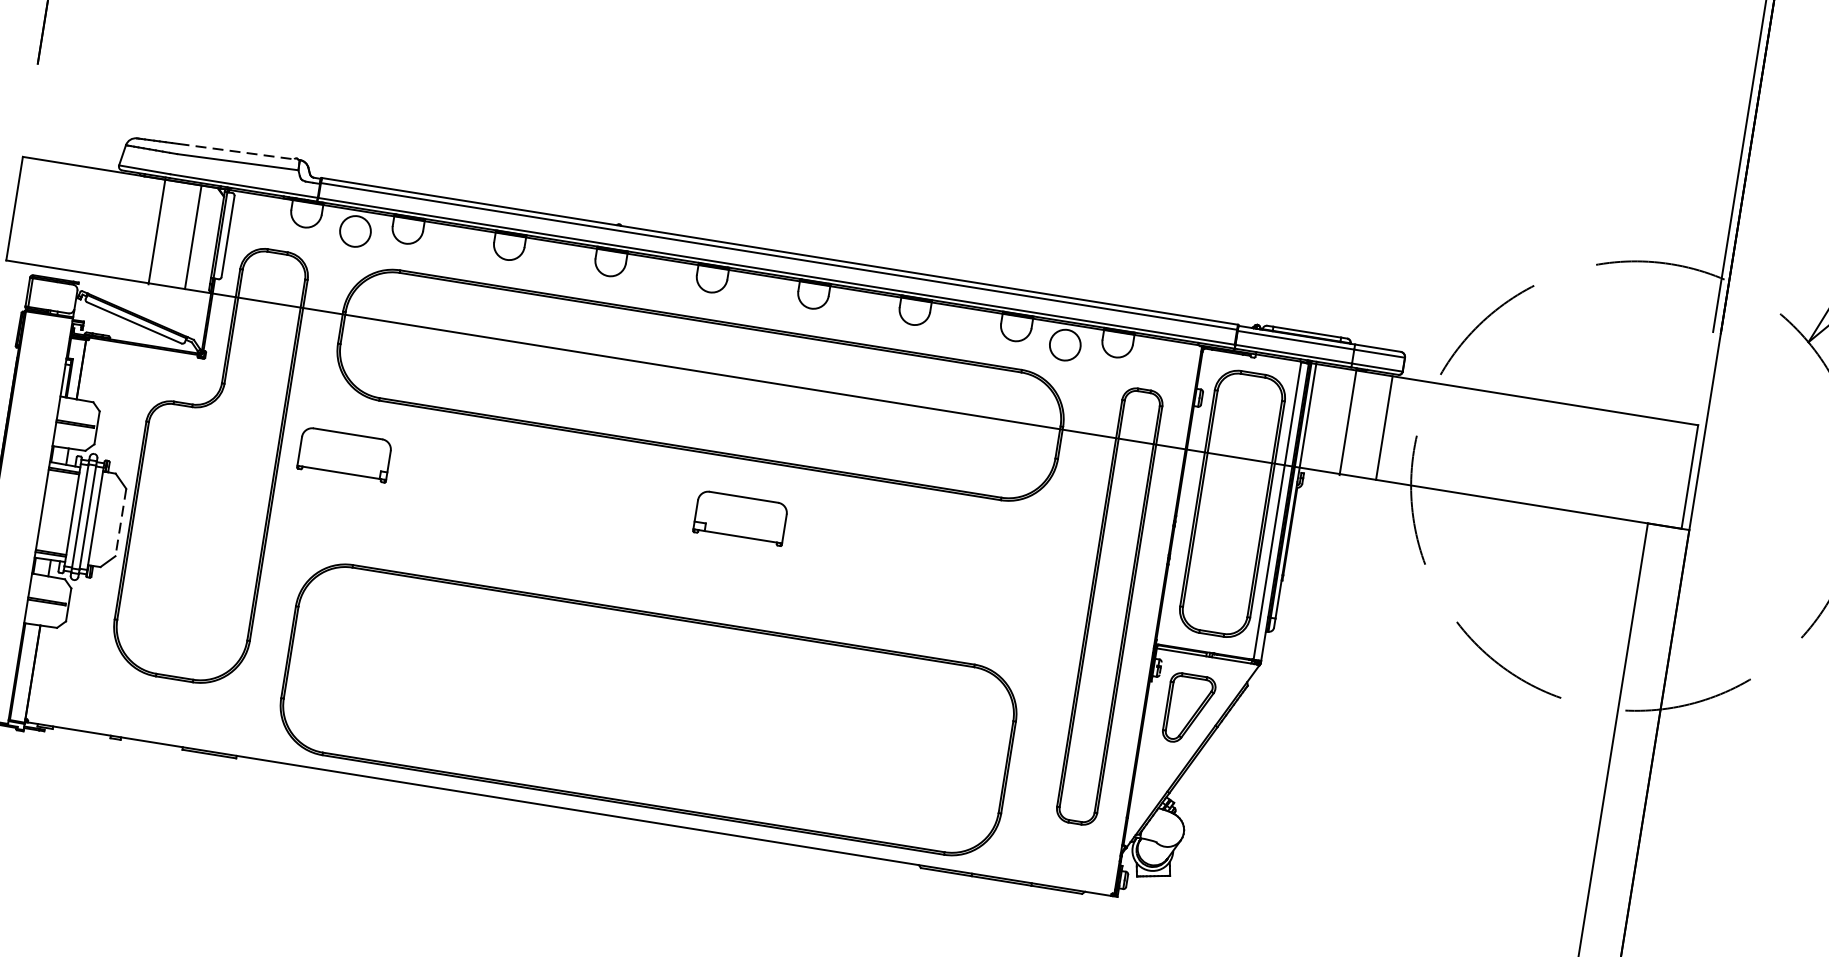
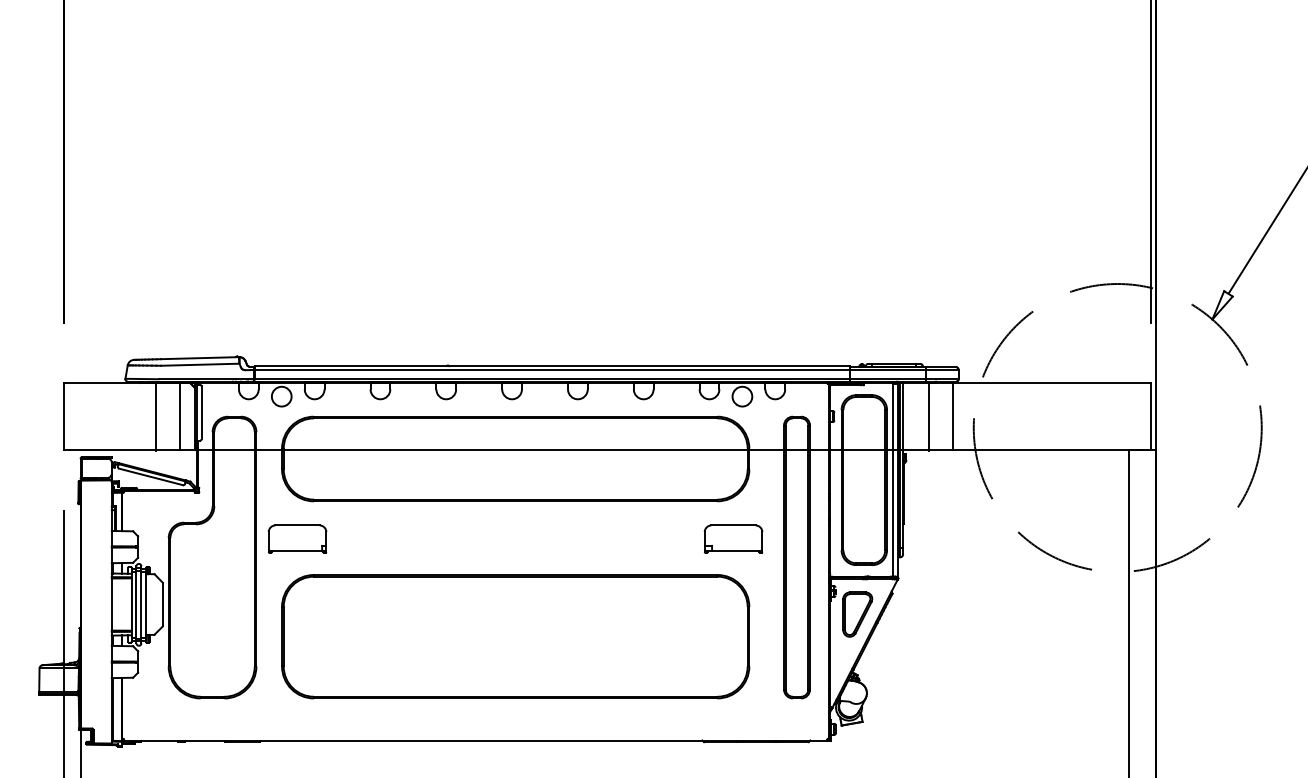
line: (239, 152) -> (200, 358), dashed -> solid
part: (740, 517) -> (733, 538), moved
line: (120, 522) -> (162, 604), dashed -> solid
part: (648, 709) -> (515, 636), moved

